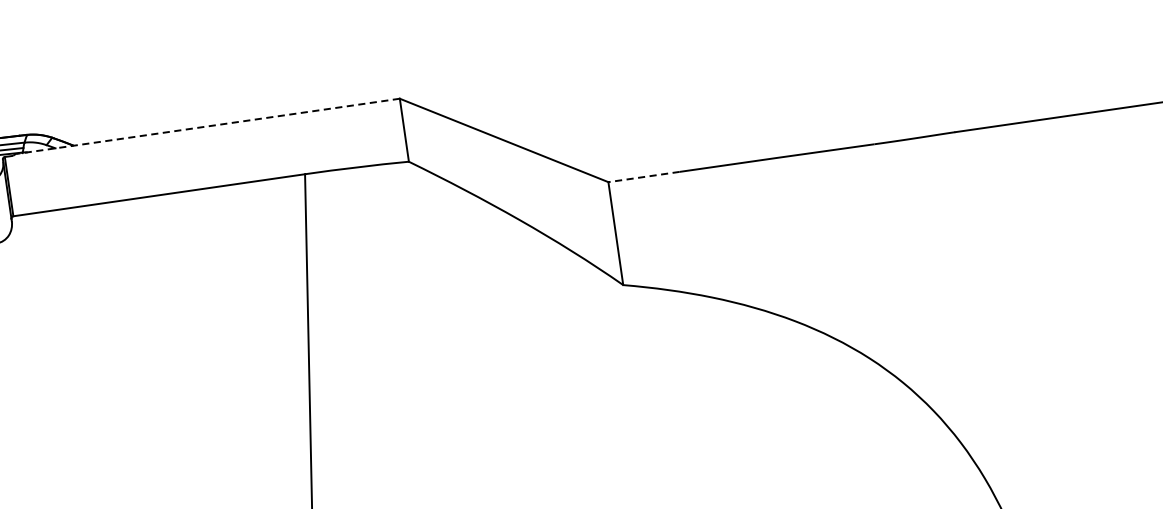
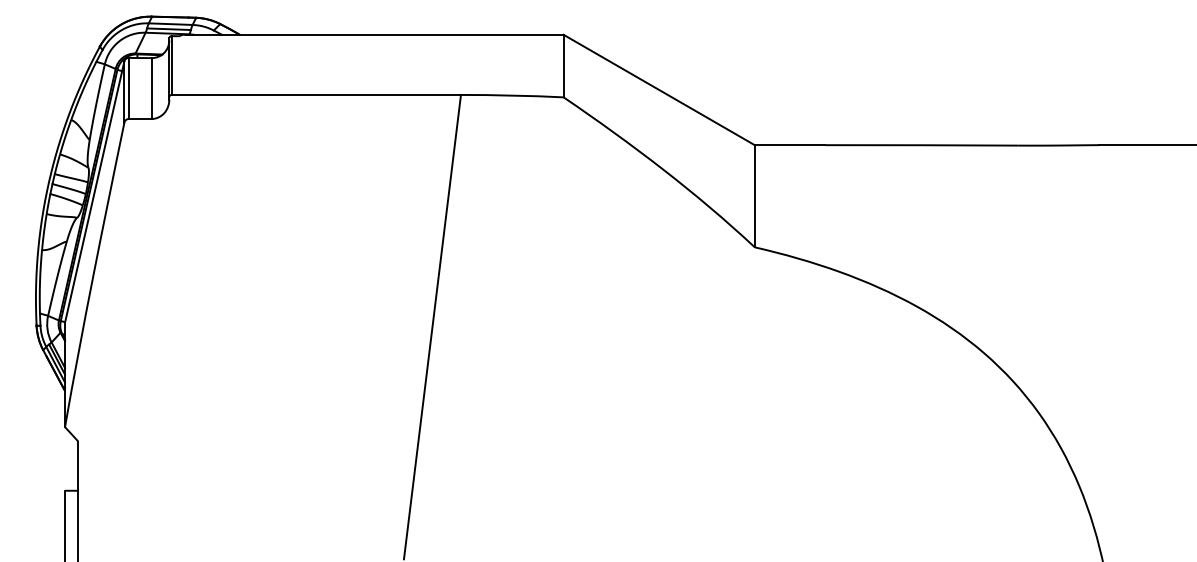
line: (210, 125) -> (375, 34), dashed -> solid
line: (643, 177) -> (789, 145), dashed -> solid

